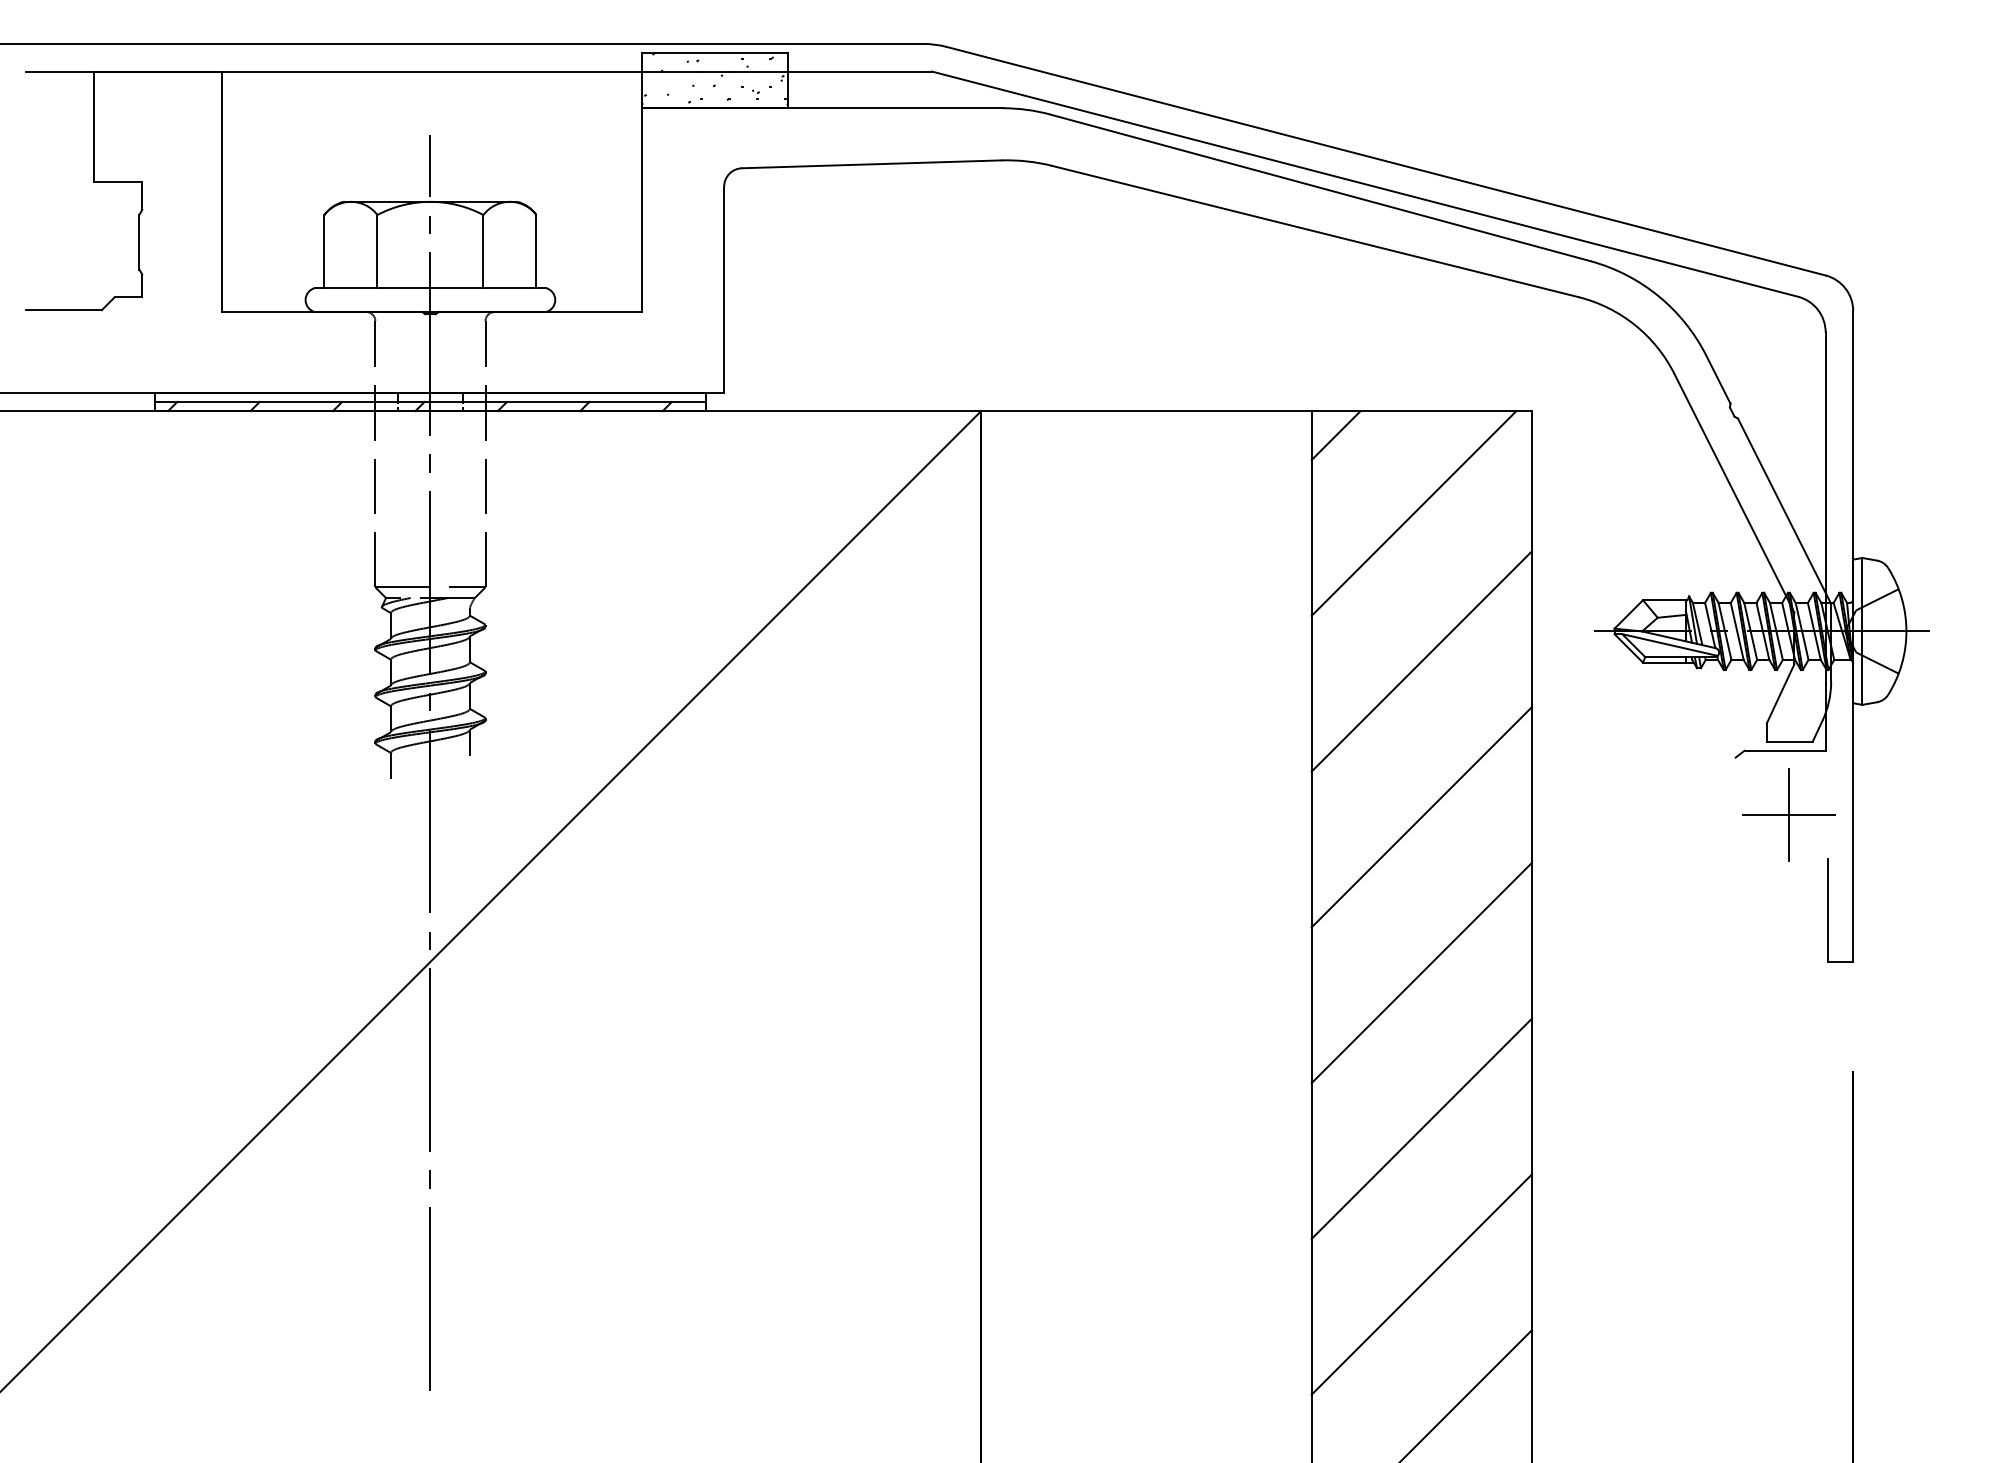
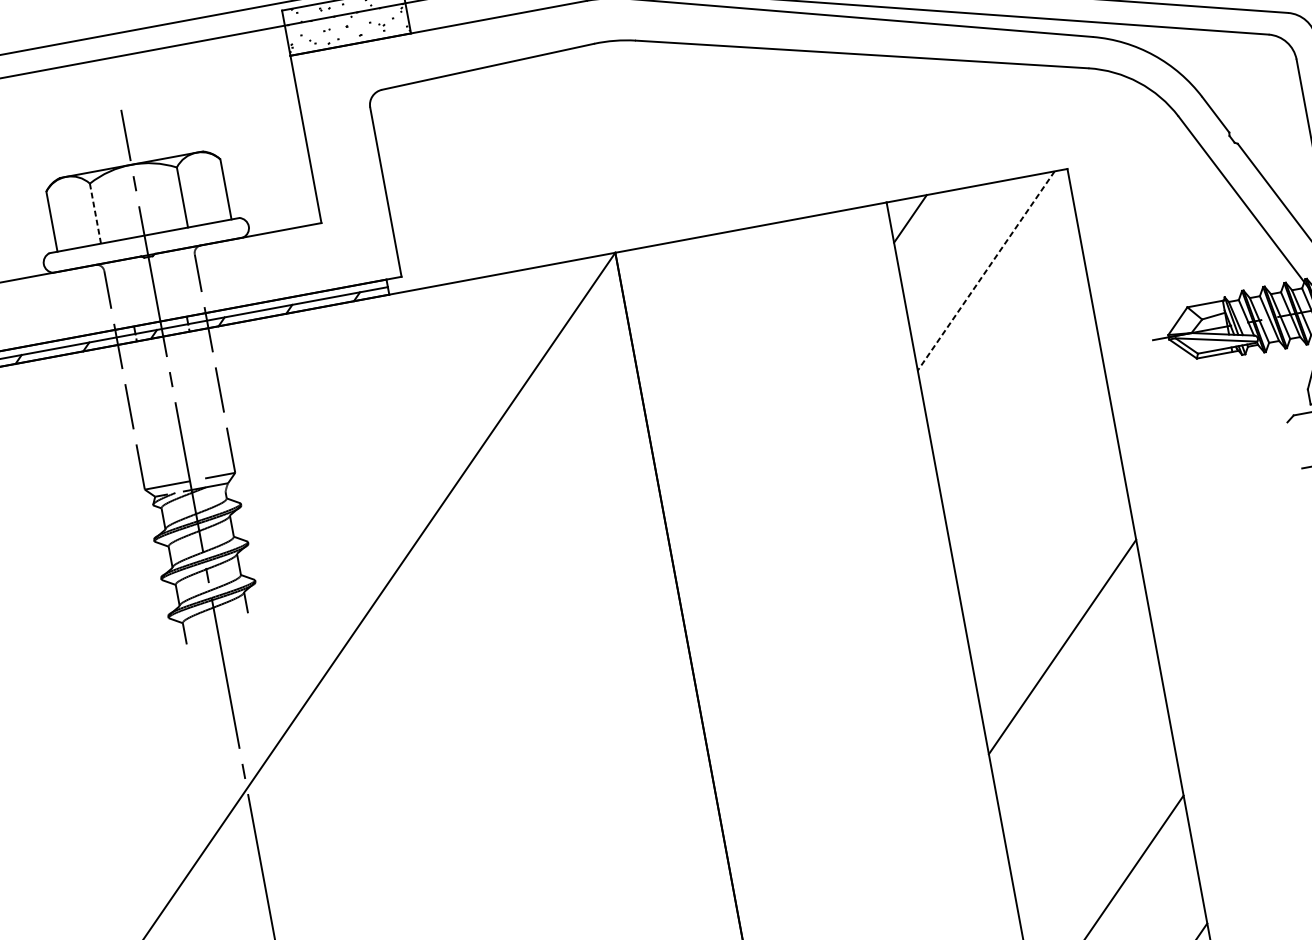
line: (377, 251) -> (95, 213), solid -> dashed
line: (1414, 513) -> (986, 270), solid -> dashed
line: (1421, 661) -> (1014, 391), removed
line: (1421, 817) -> (1038, 519), removed
line: (1421, 1128) -> (1085, 774), removed

